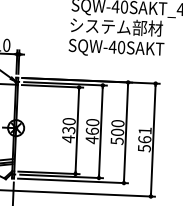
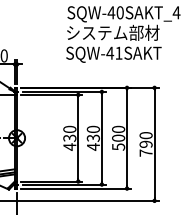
text: (121, 46) -> (118, 52), SQW-40SAKT -> SQW-41SAKT
text: (91, 130) -> (92, 137), 460 -> 430
text: (144, 139) -> (145, 144), 561 -> 790

